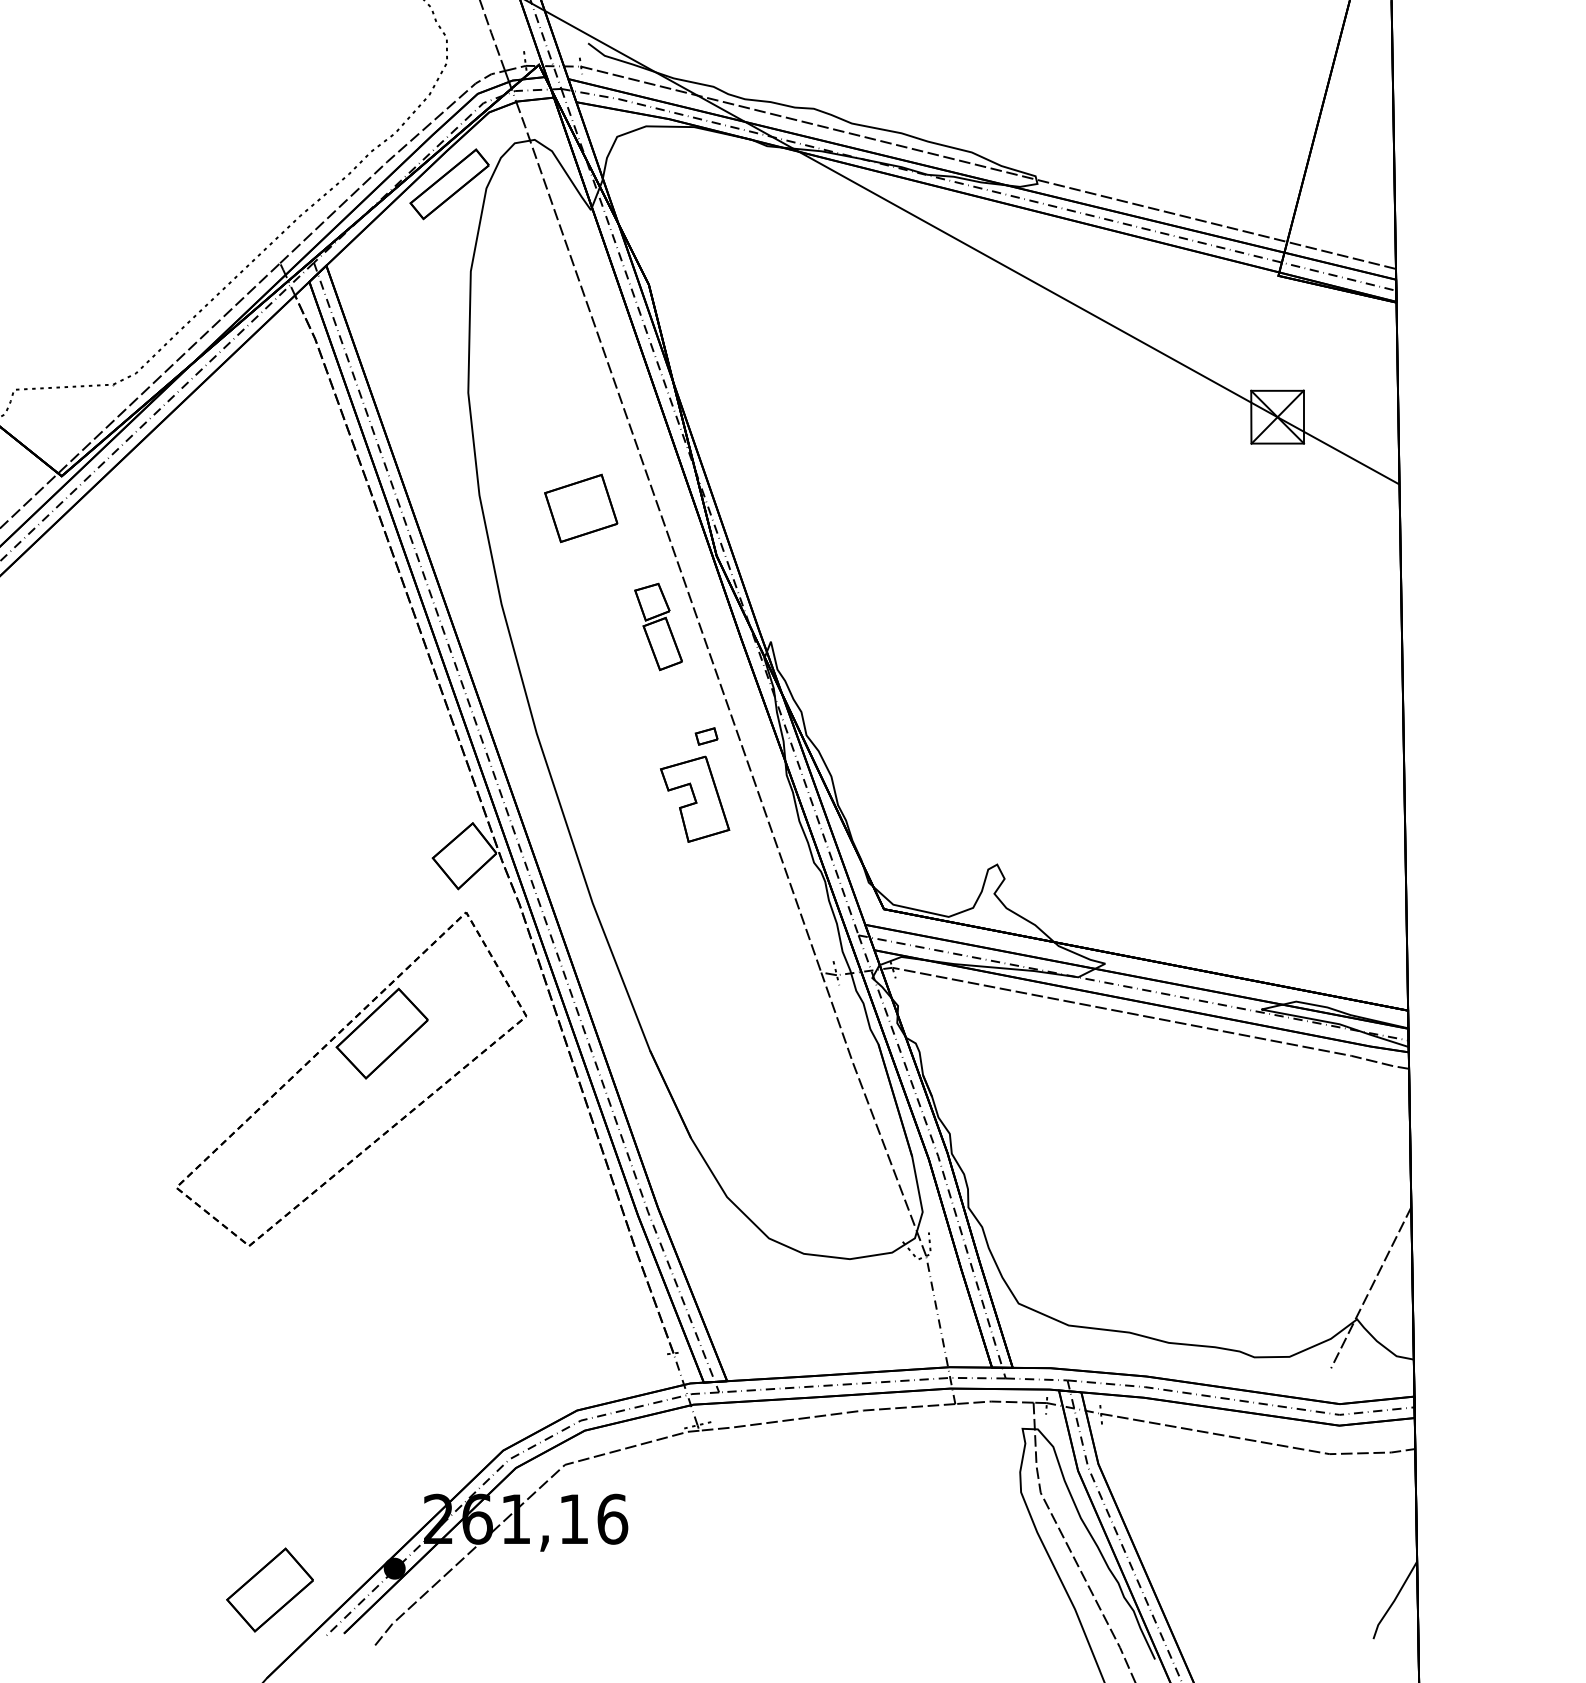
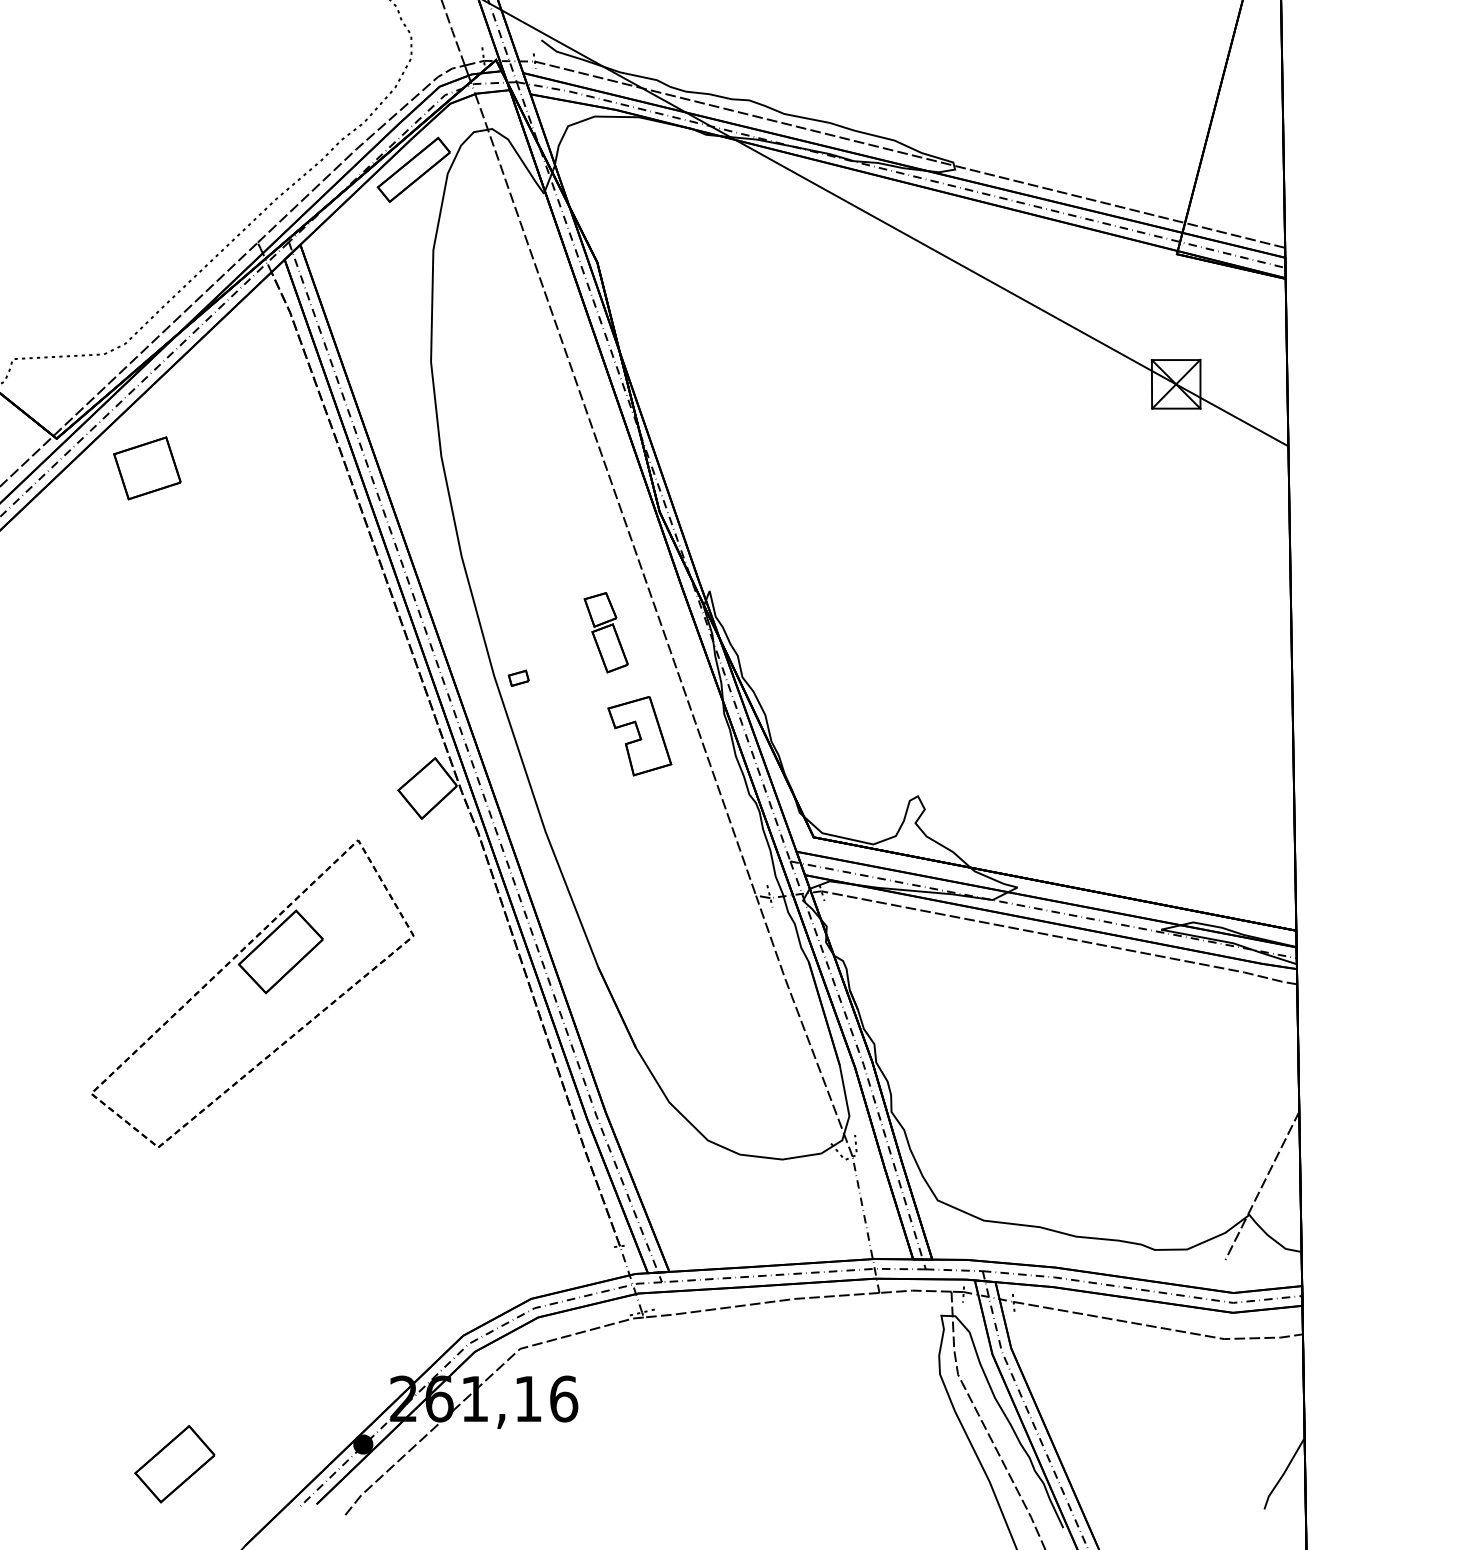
part: (581, 508) -> (147, 468), moved
part: (658, 626) -> (606, 632), moved
part: (706, 736) -> (518, 678), moved
part: (360, 1074) -> (260, 989), moved
part: (269, 1589) -> (174, 1463), moved

